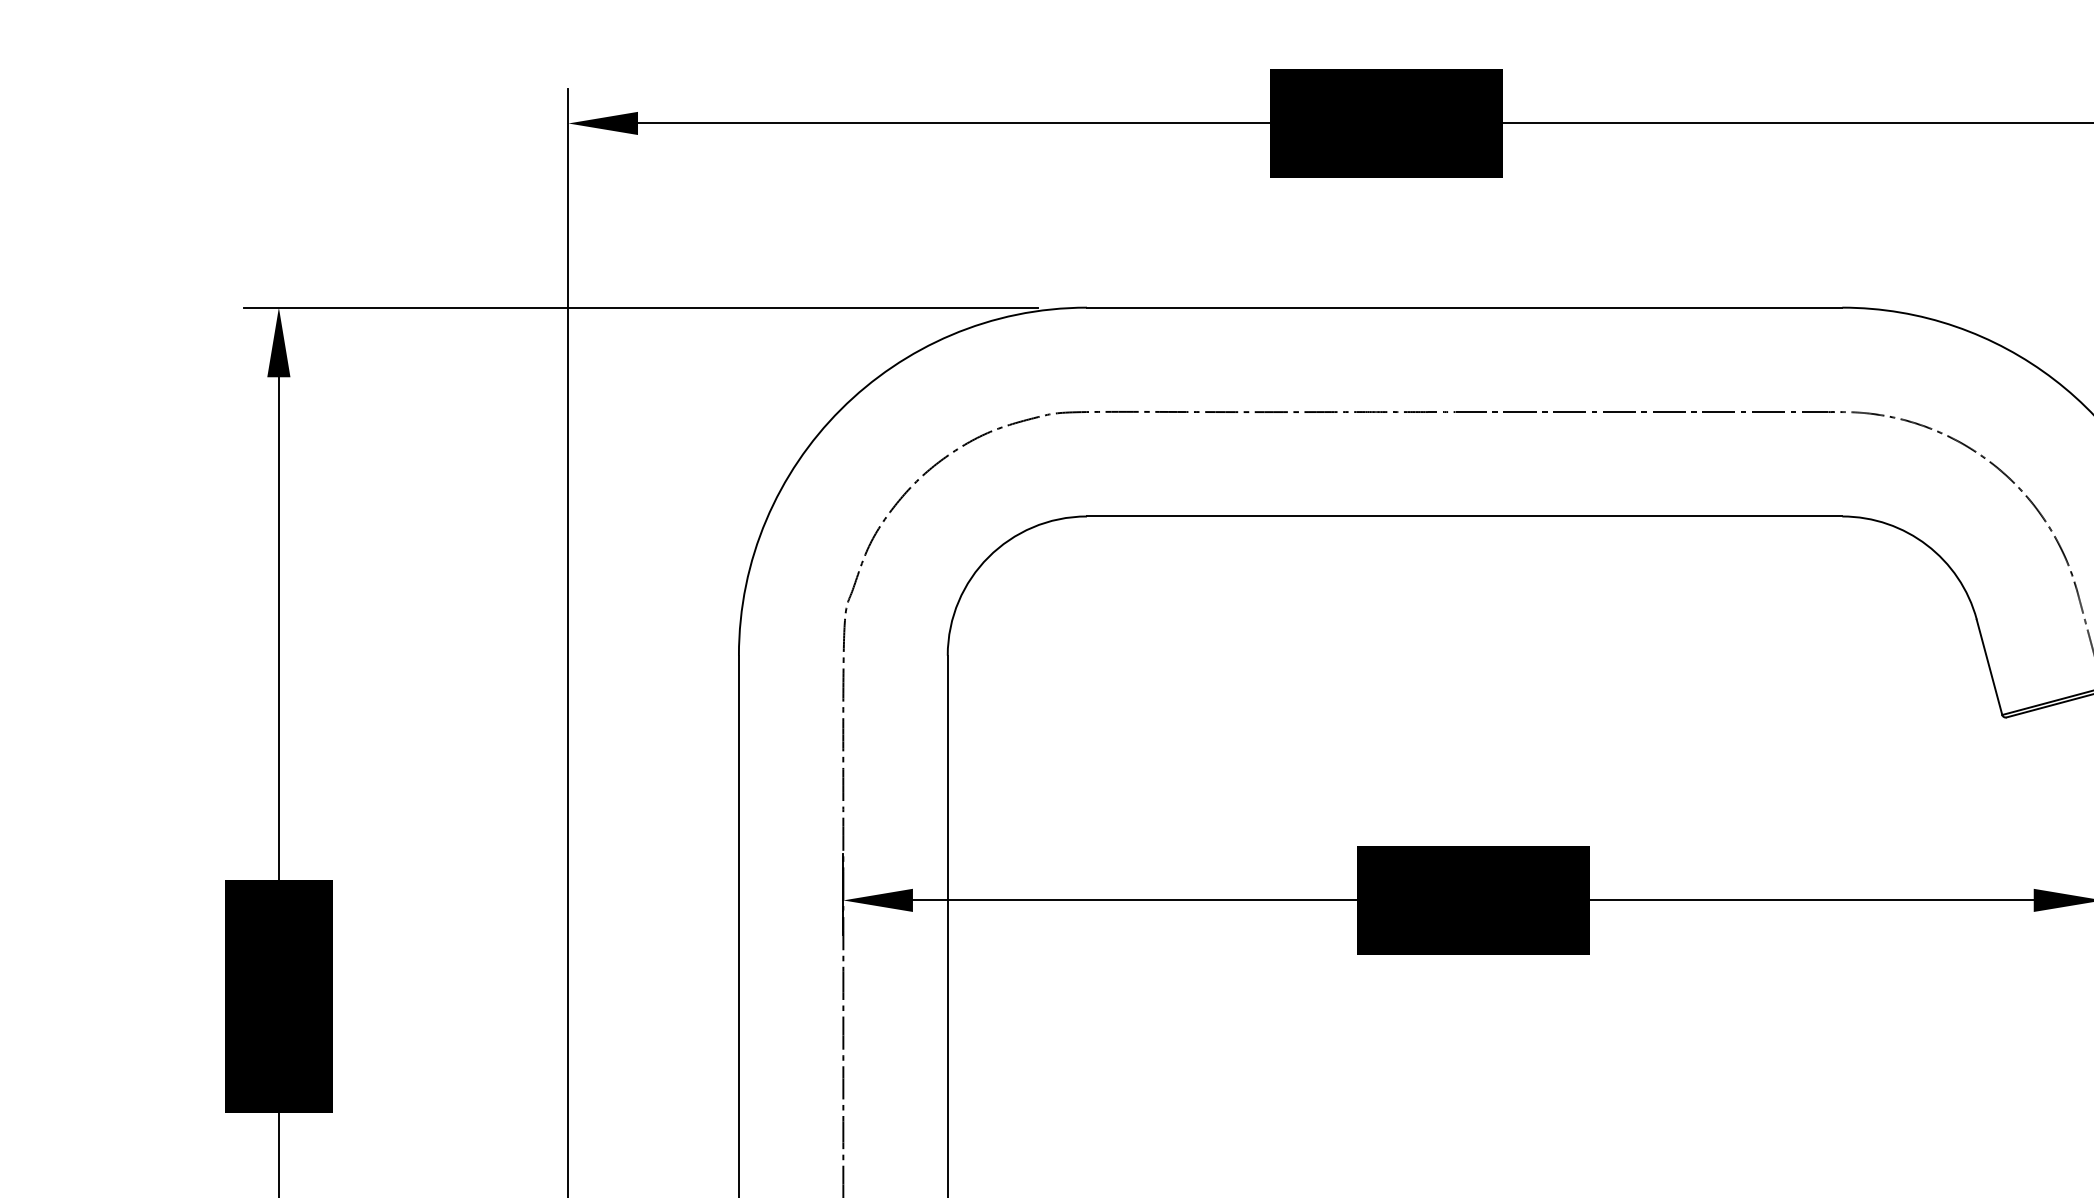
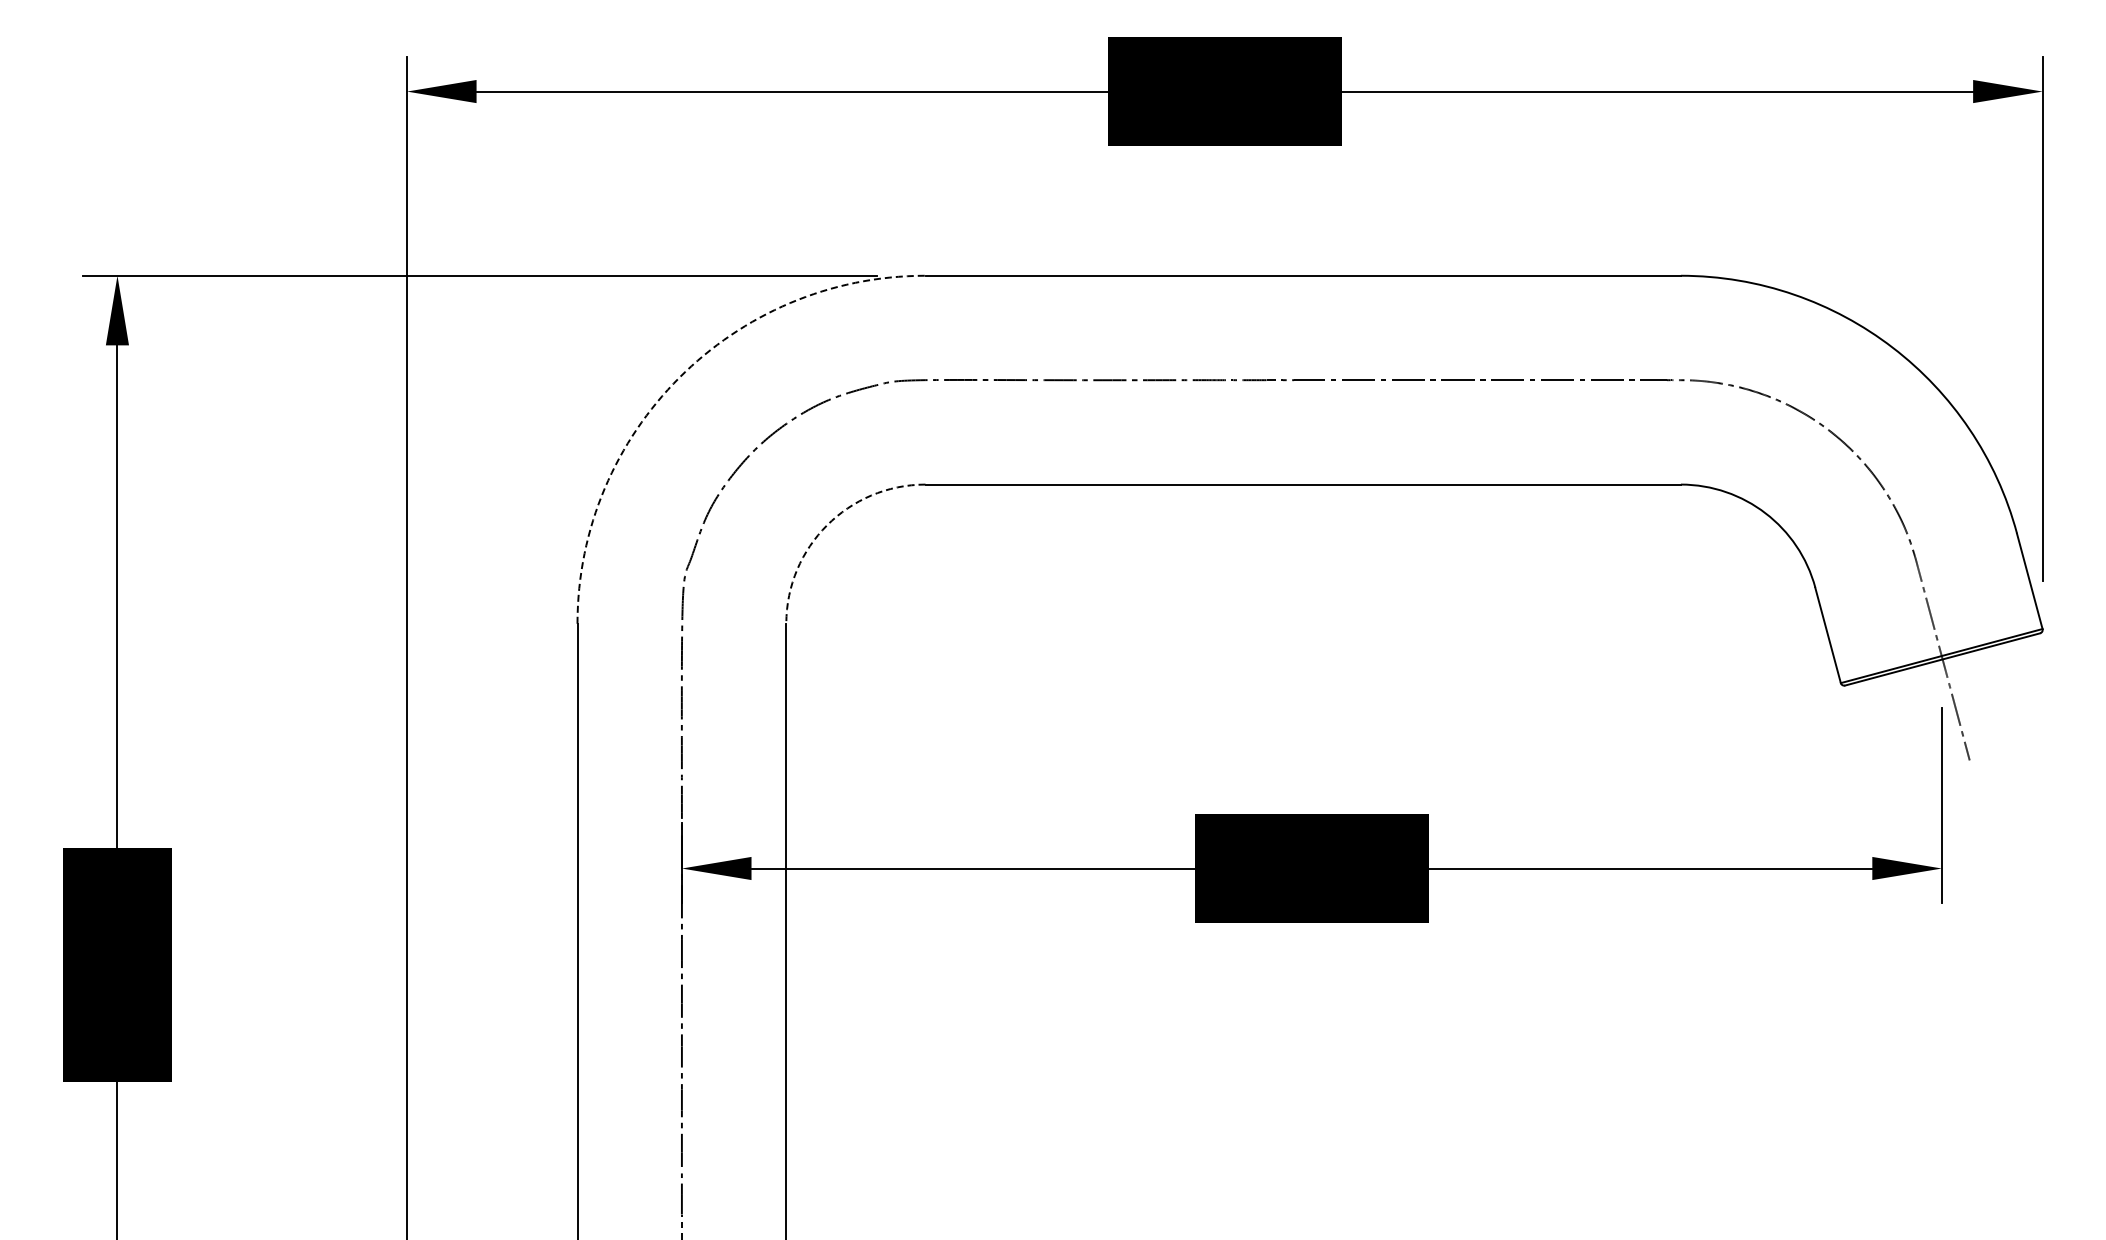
arc: (840, 409) -> (679, 377), solid -> dashed
arc: (988, 557) -> (827, 525), solid -> dashed

